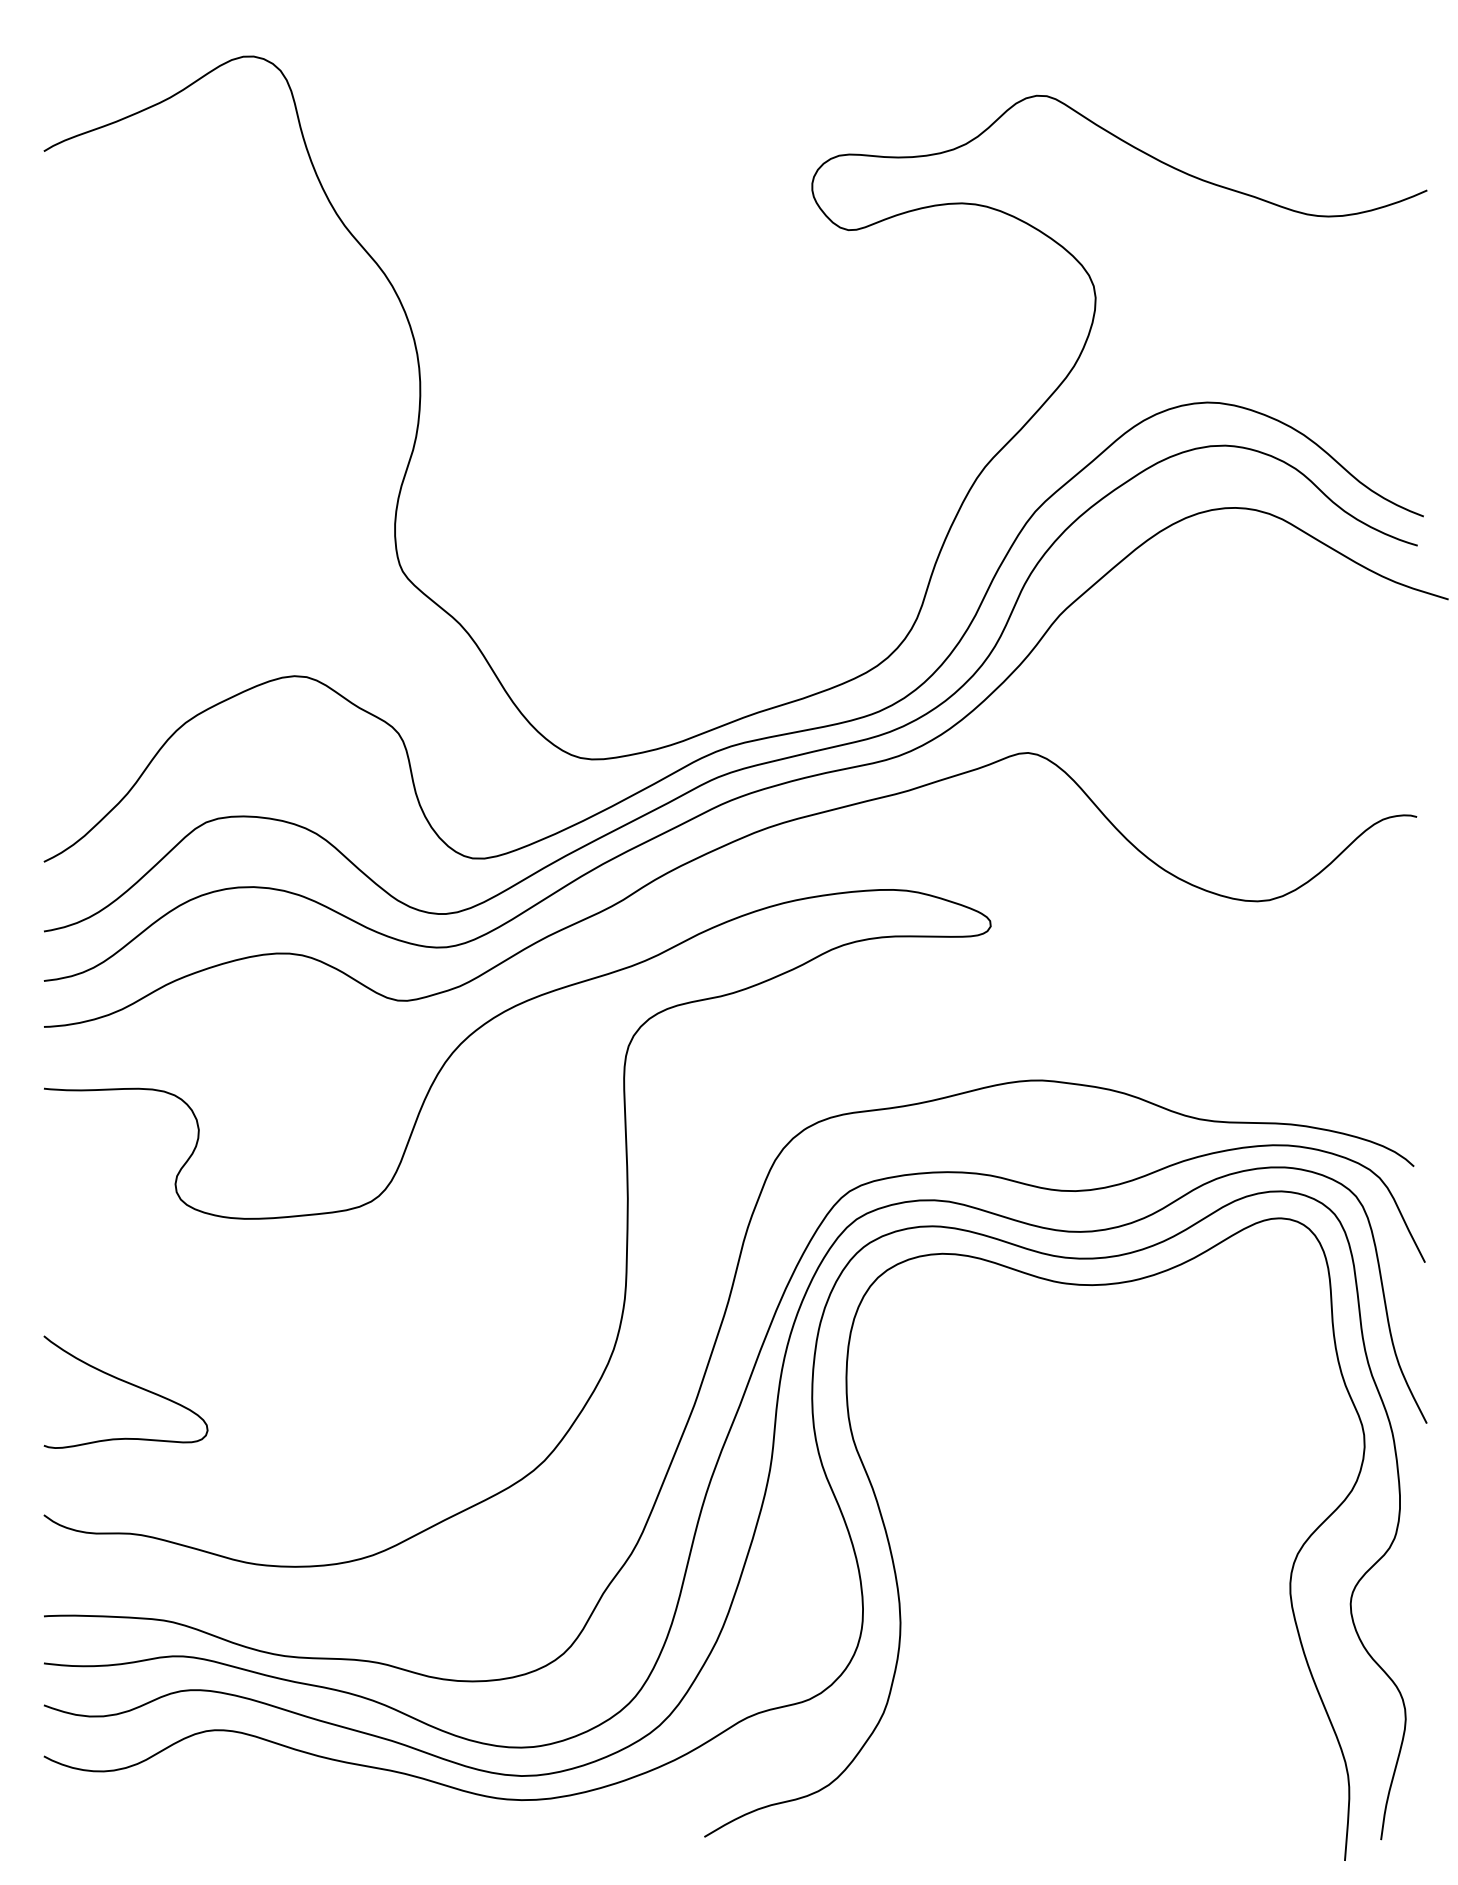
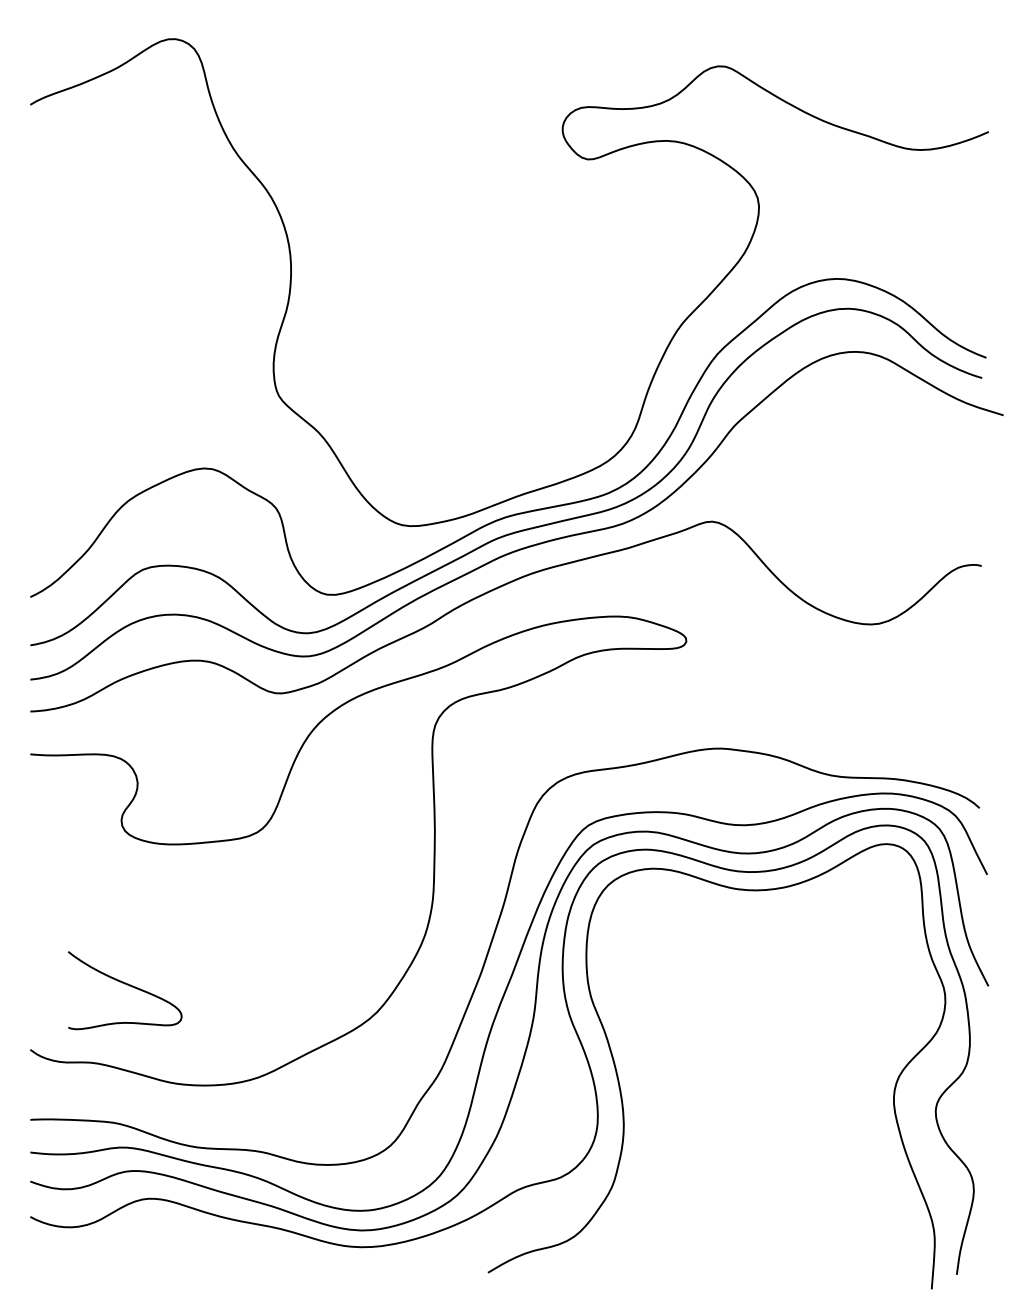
curve: (129, 1384) -> (127, 985), moved

